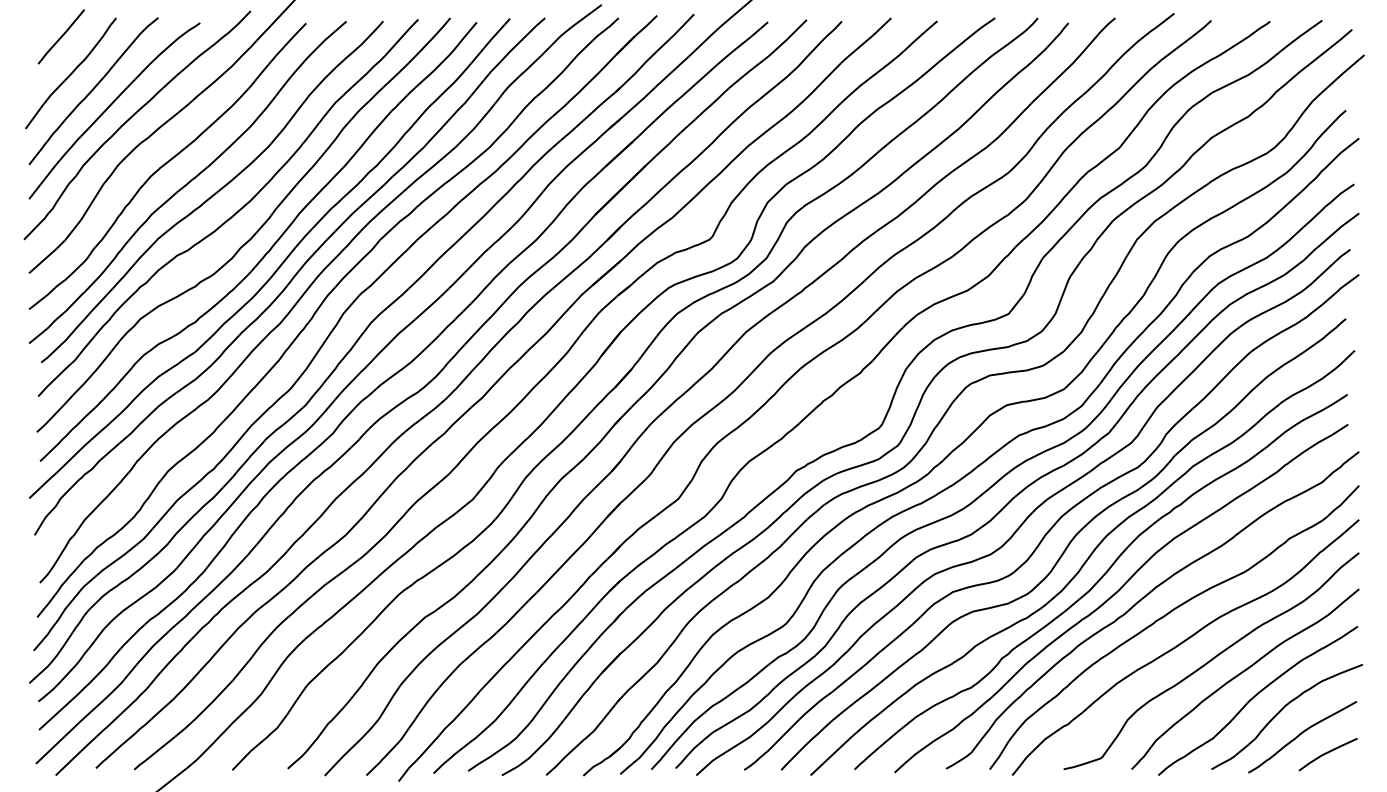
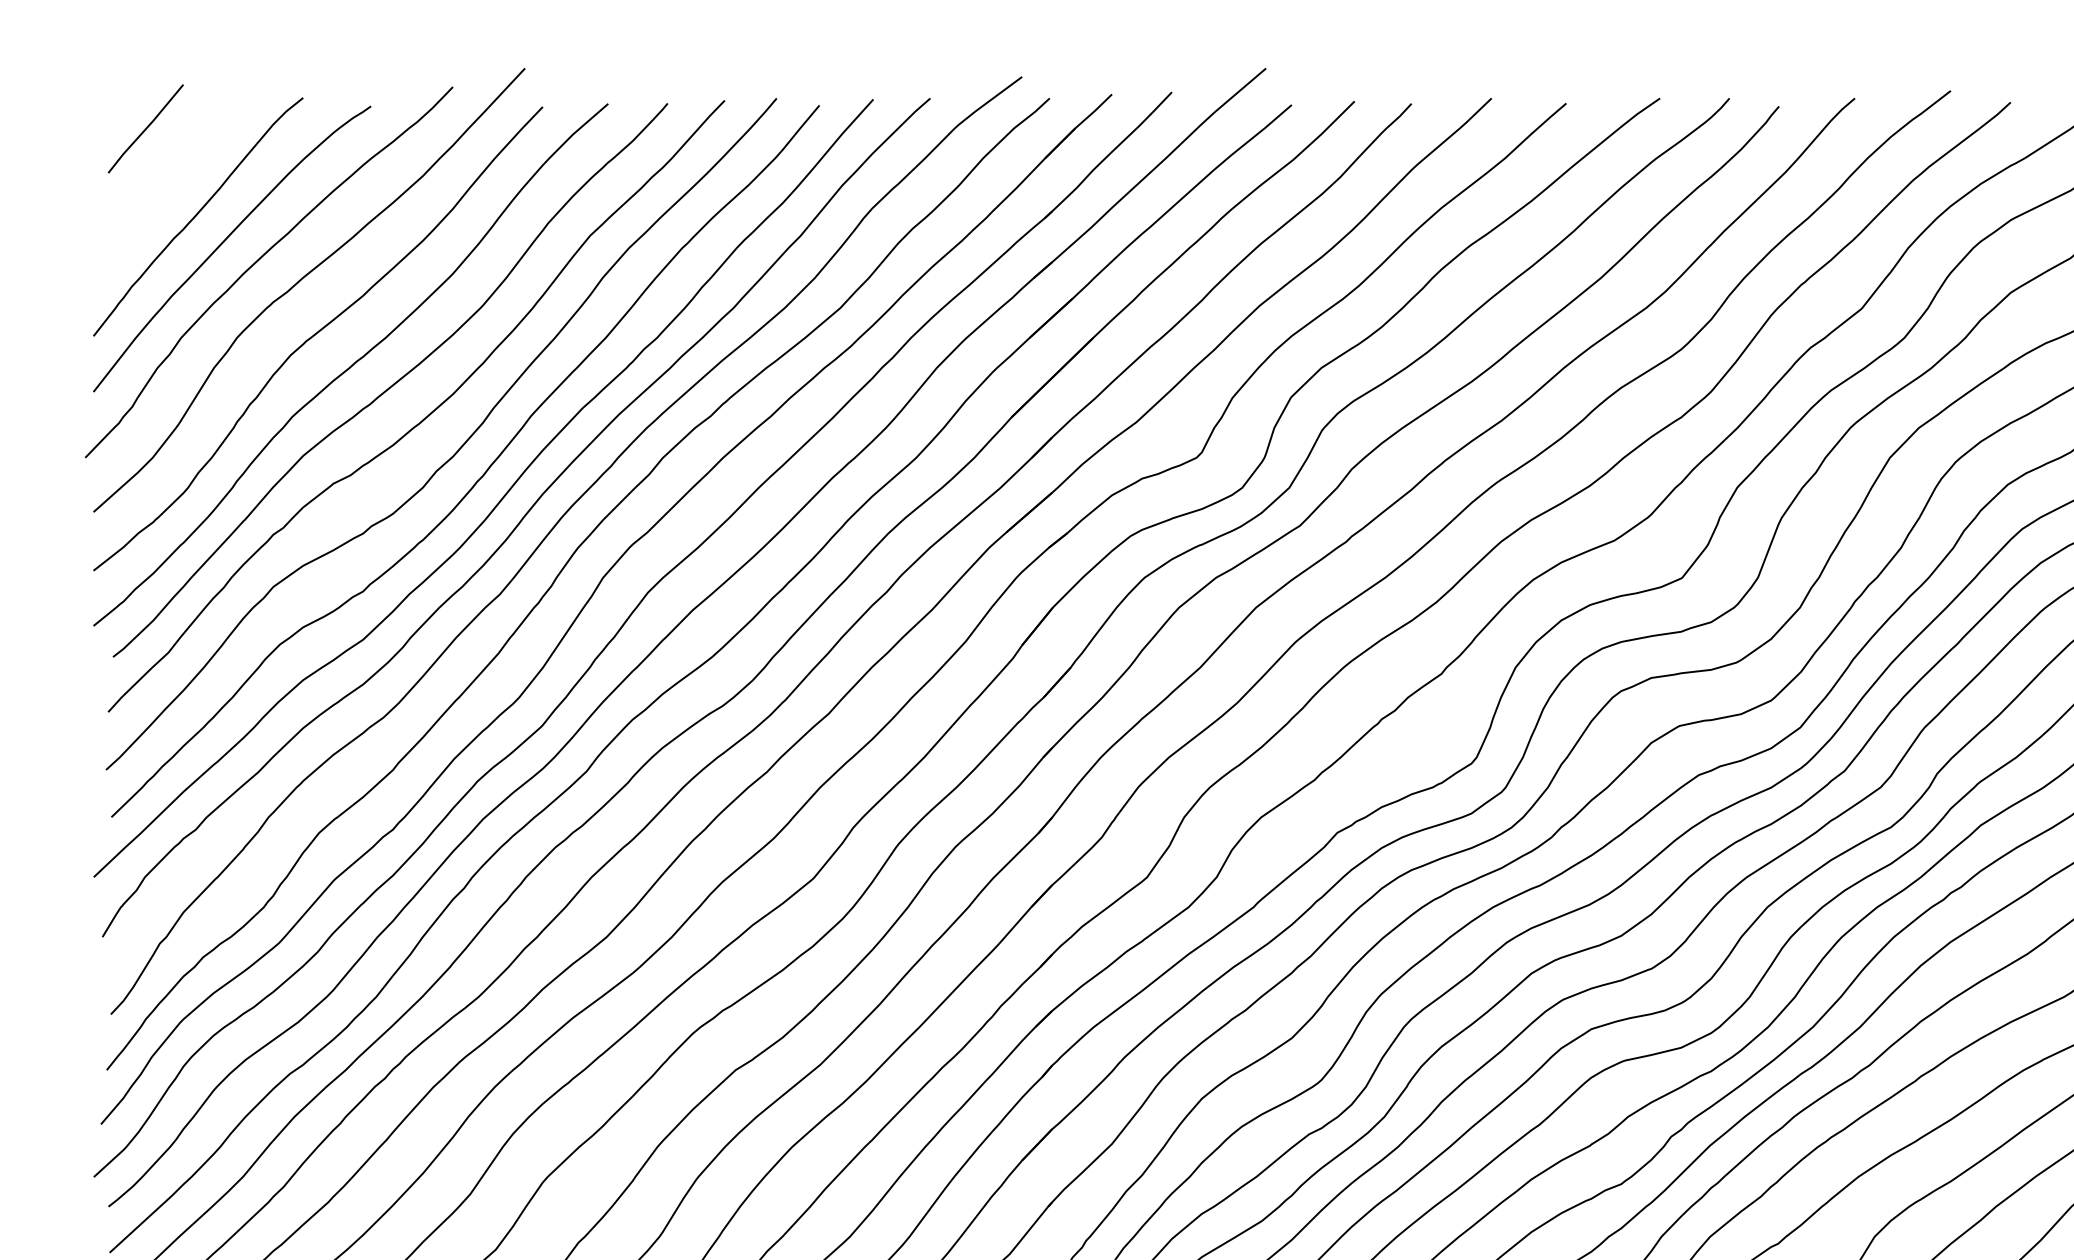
curve: (70, 73) -> (160, 188), removed

